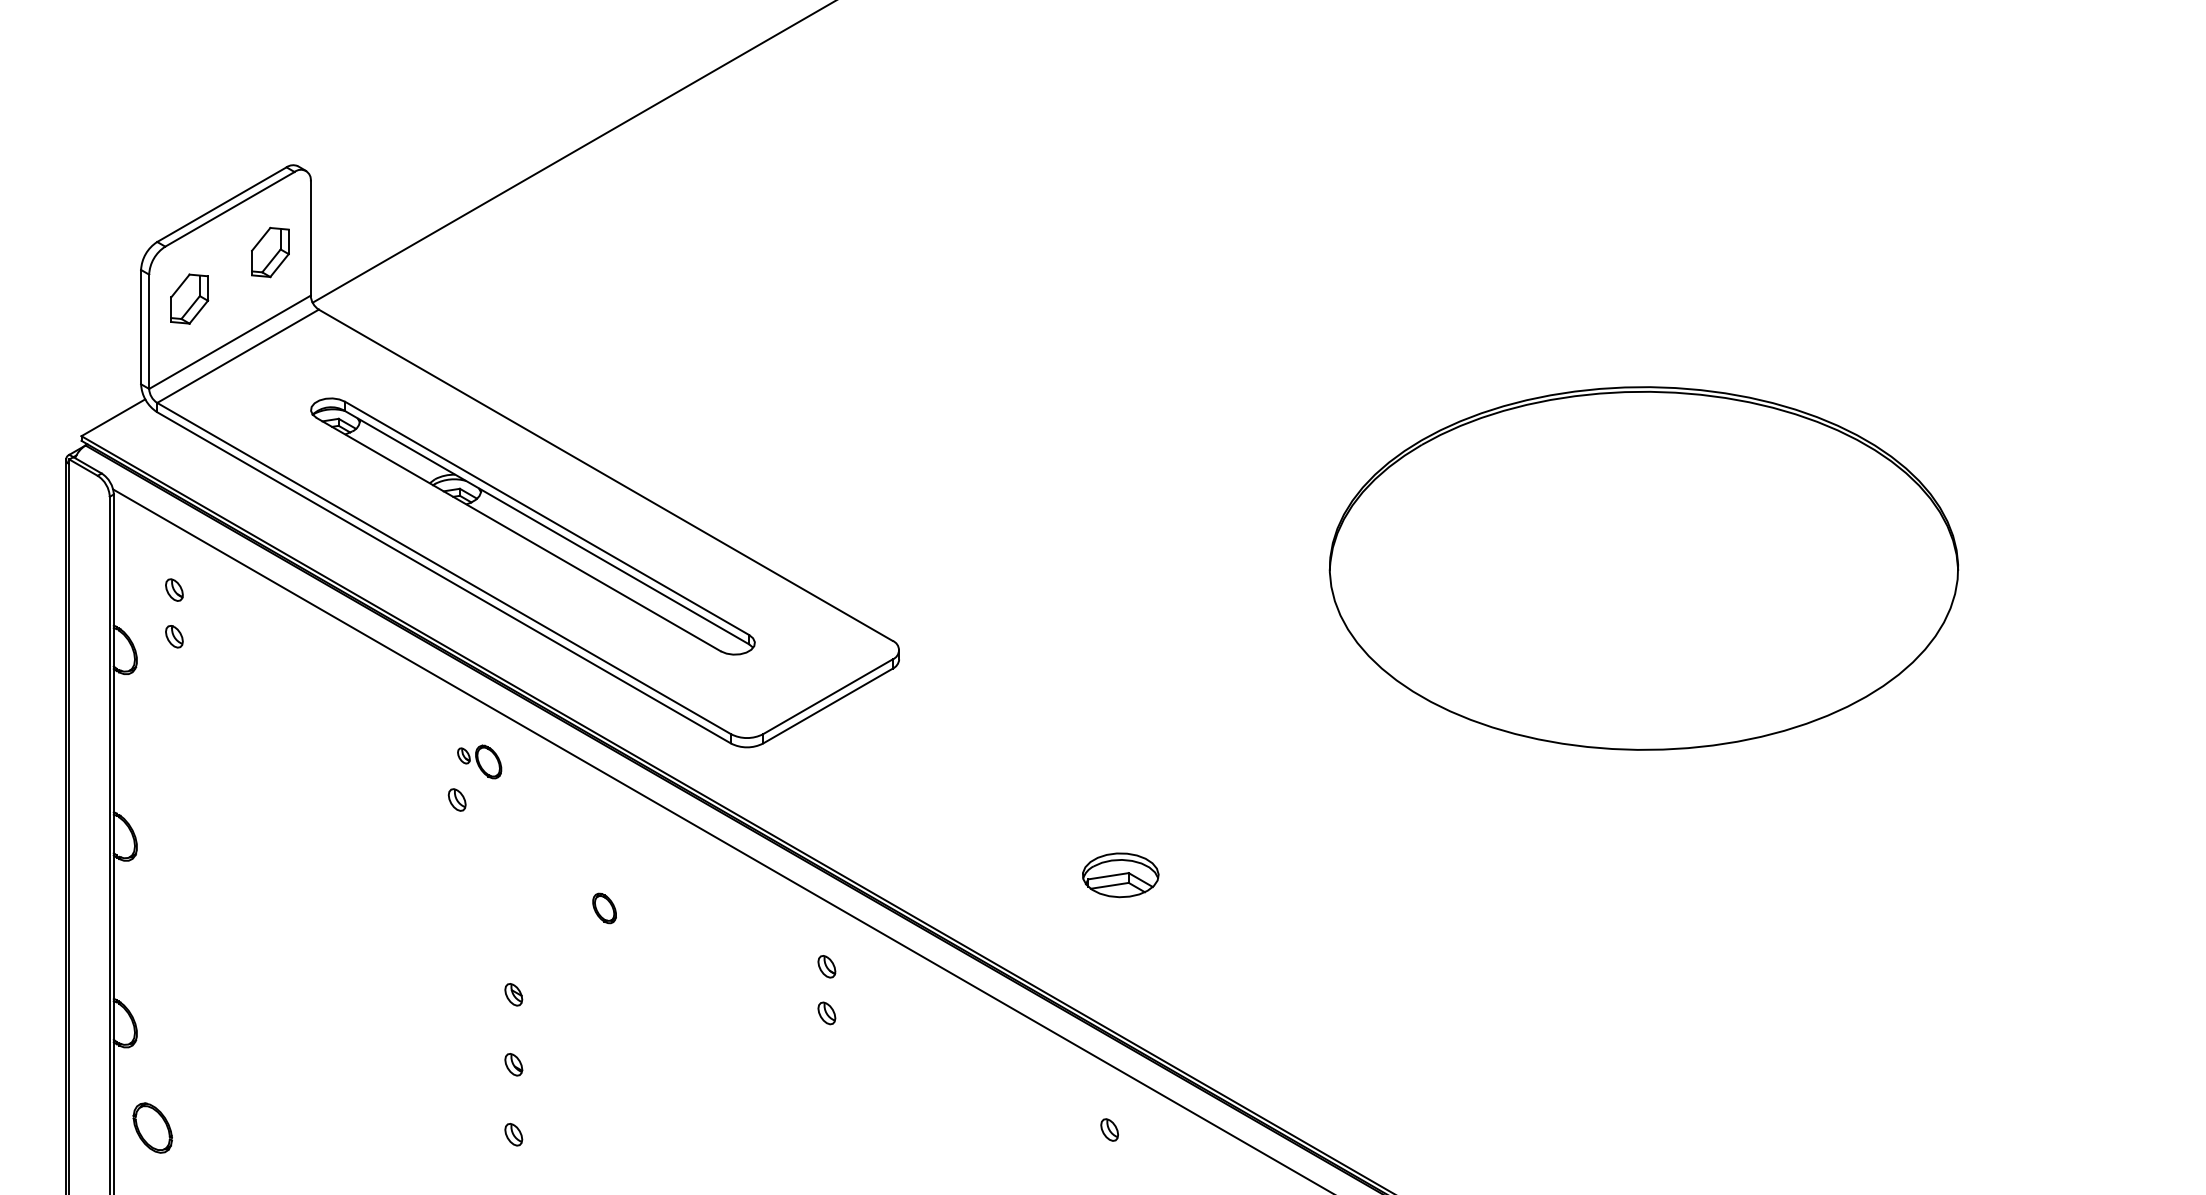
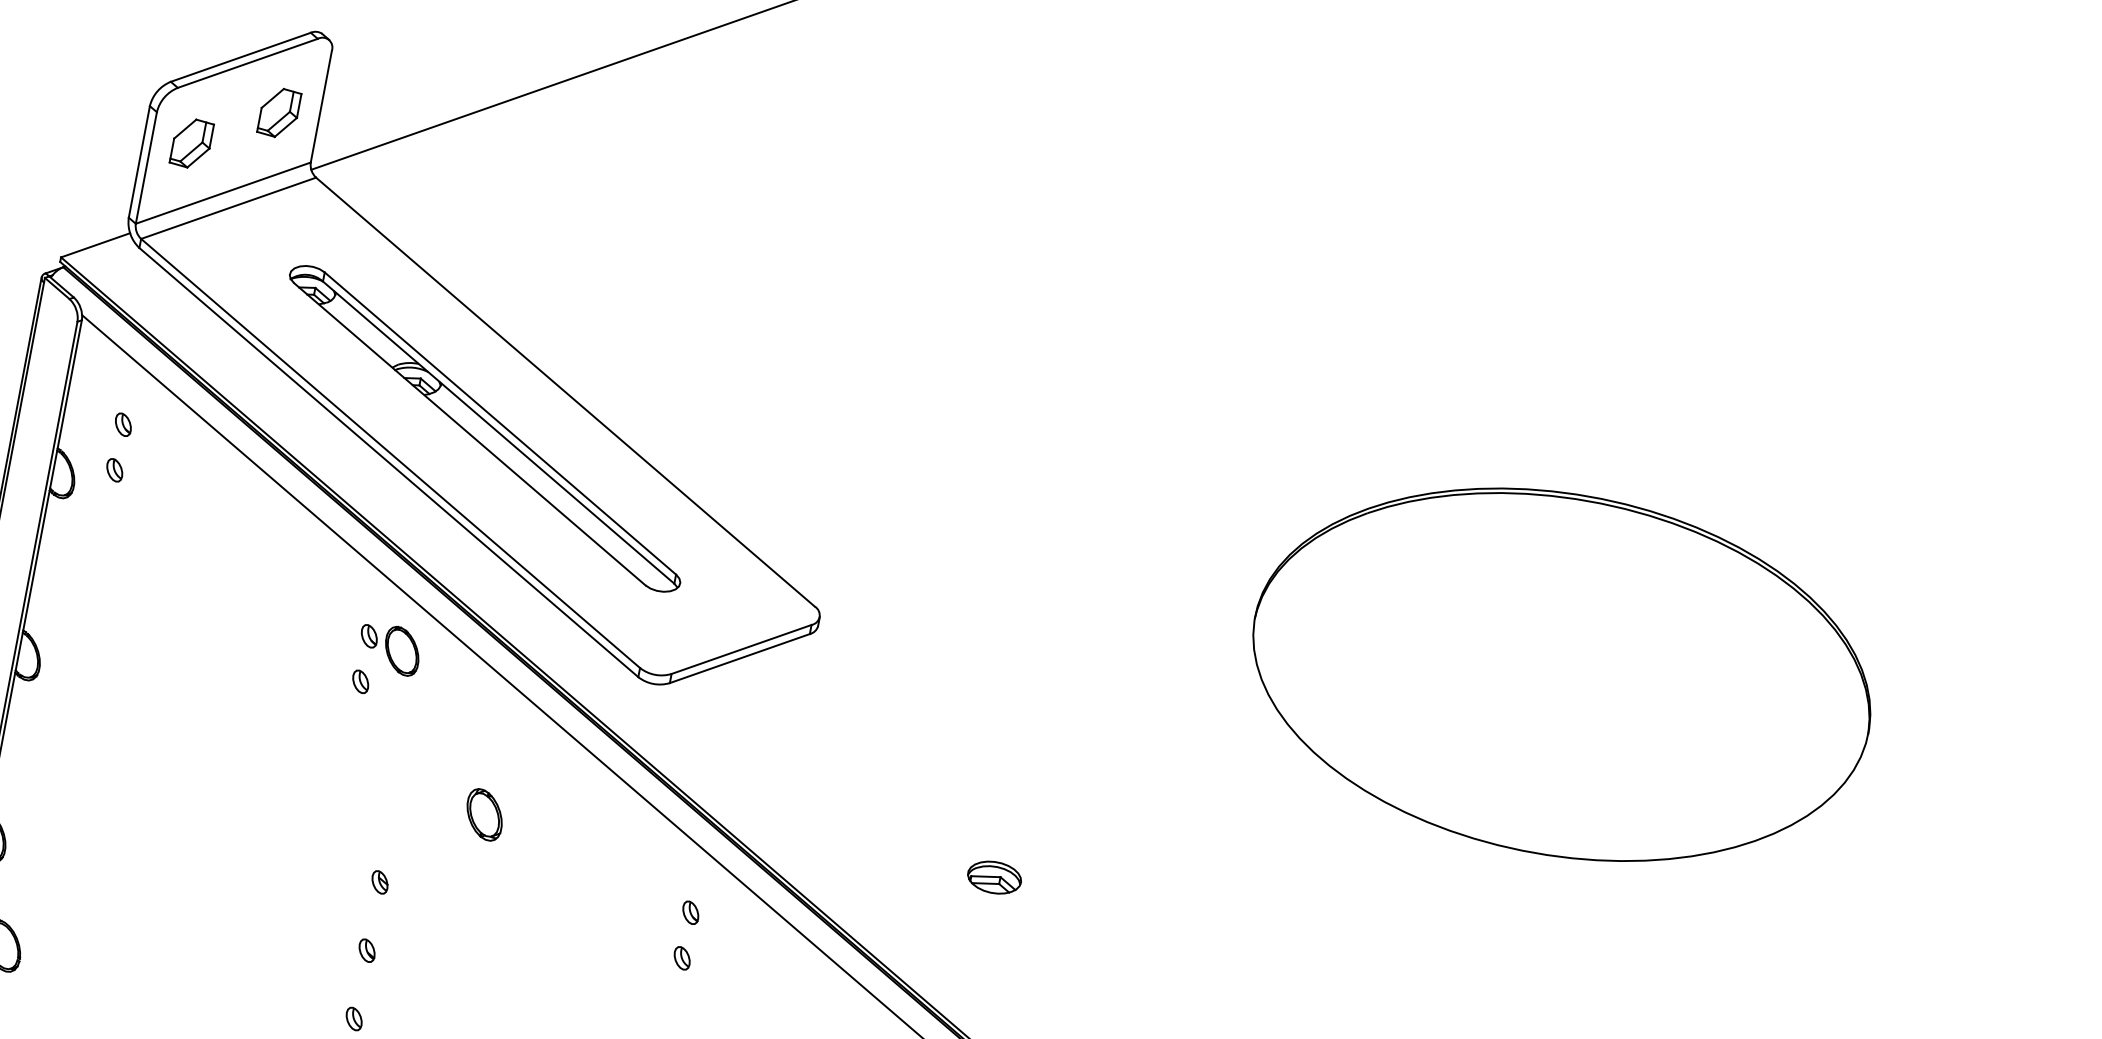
part: (479, 761) -> (389, 648), size x1.43
part: (1120, 874) -> (994, 876), size x0.71
part: (604, 908) -> (484, 814), size x1.67

